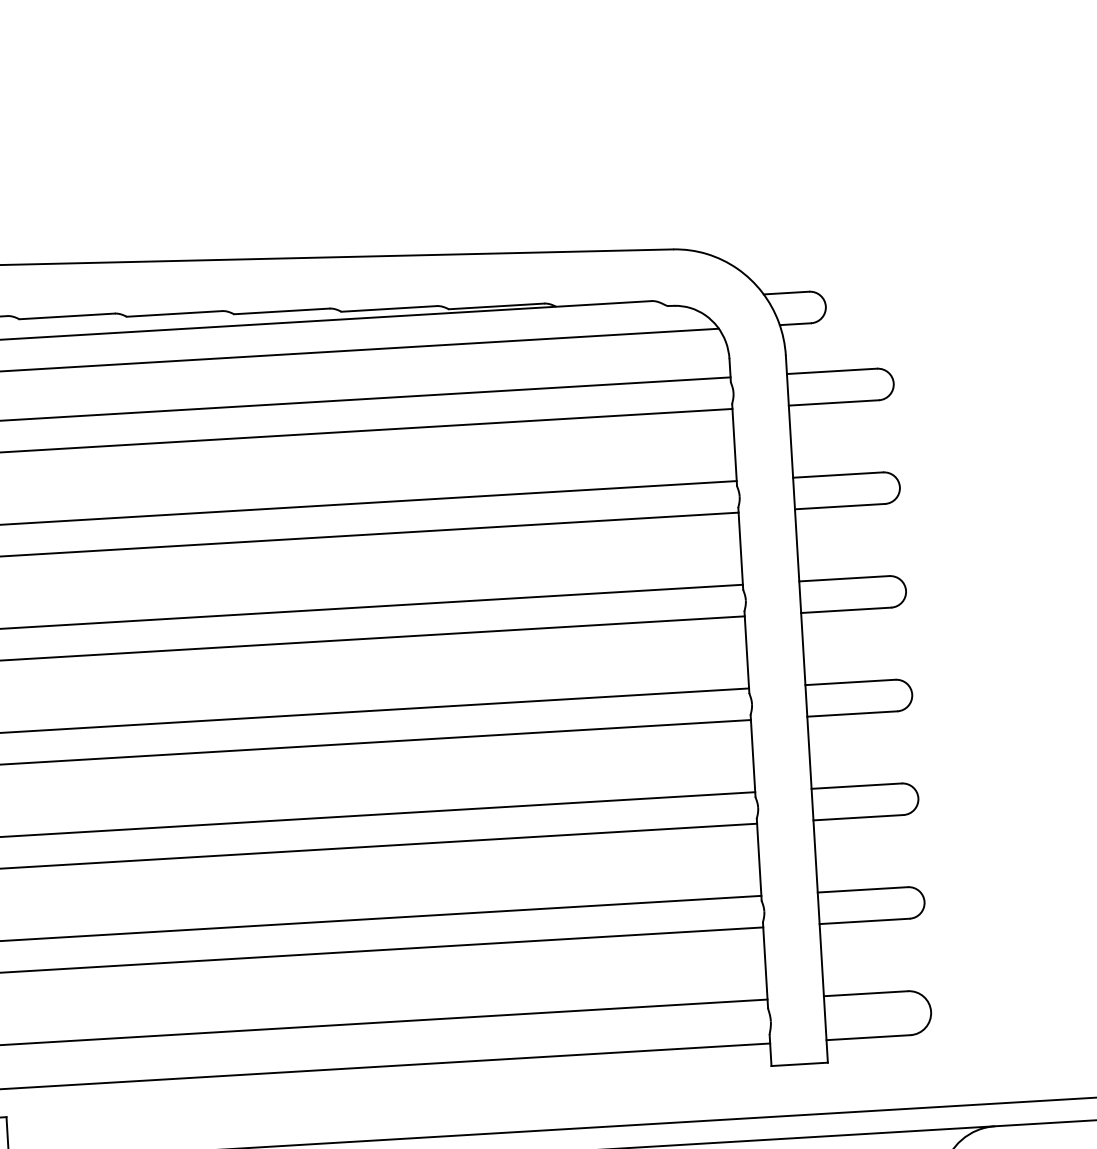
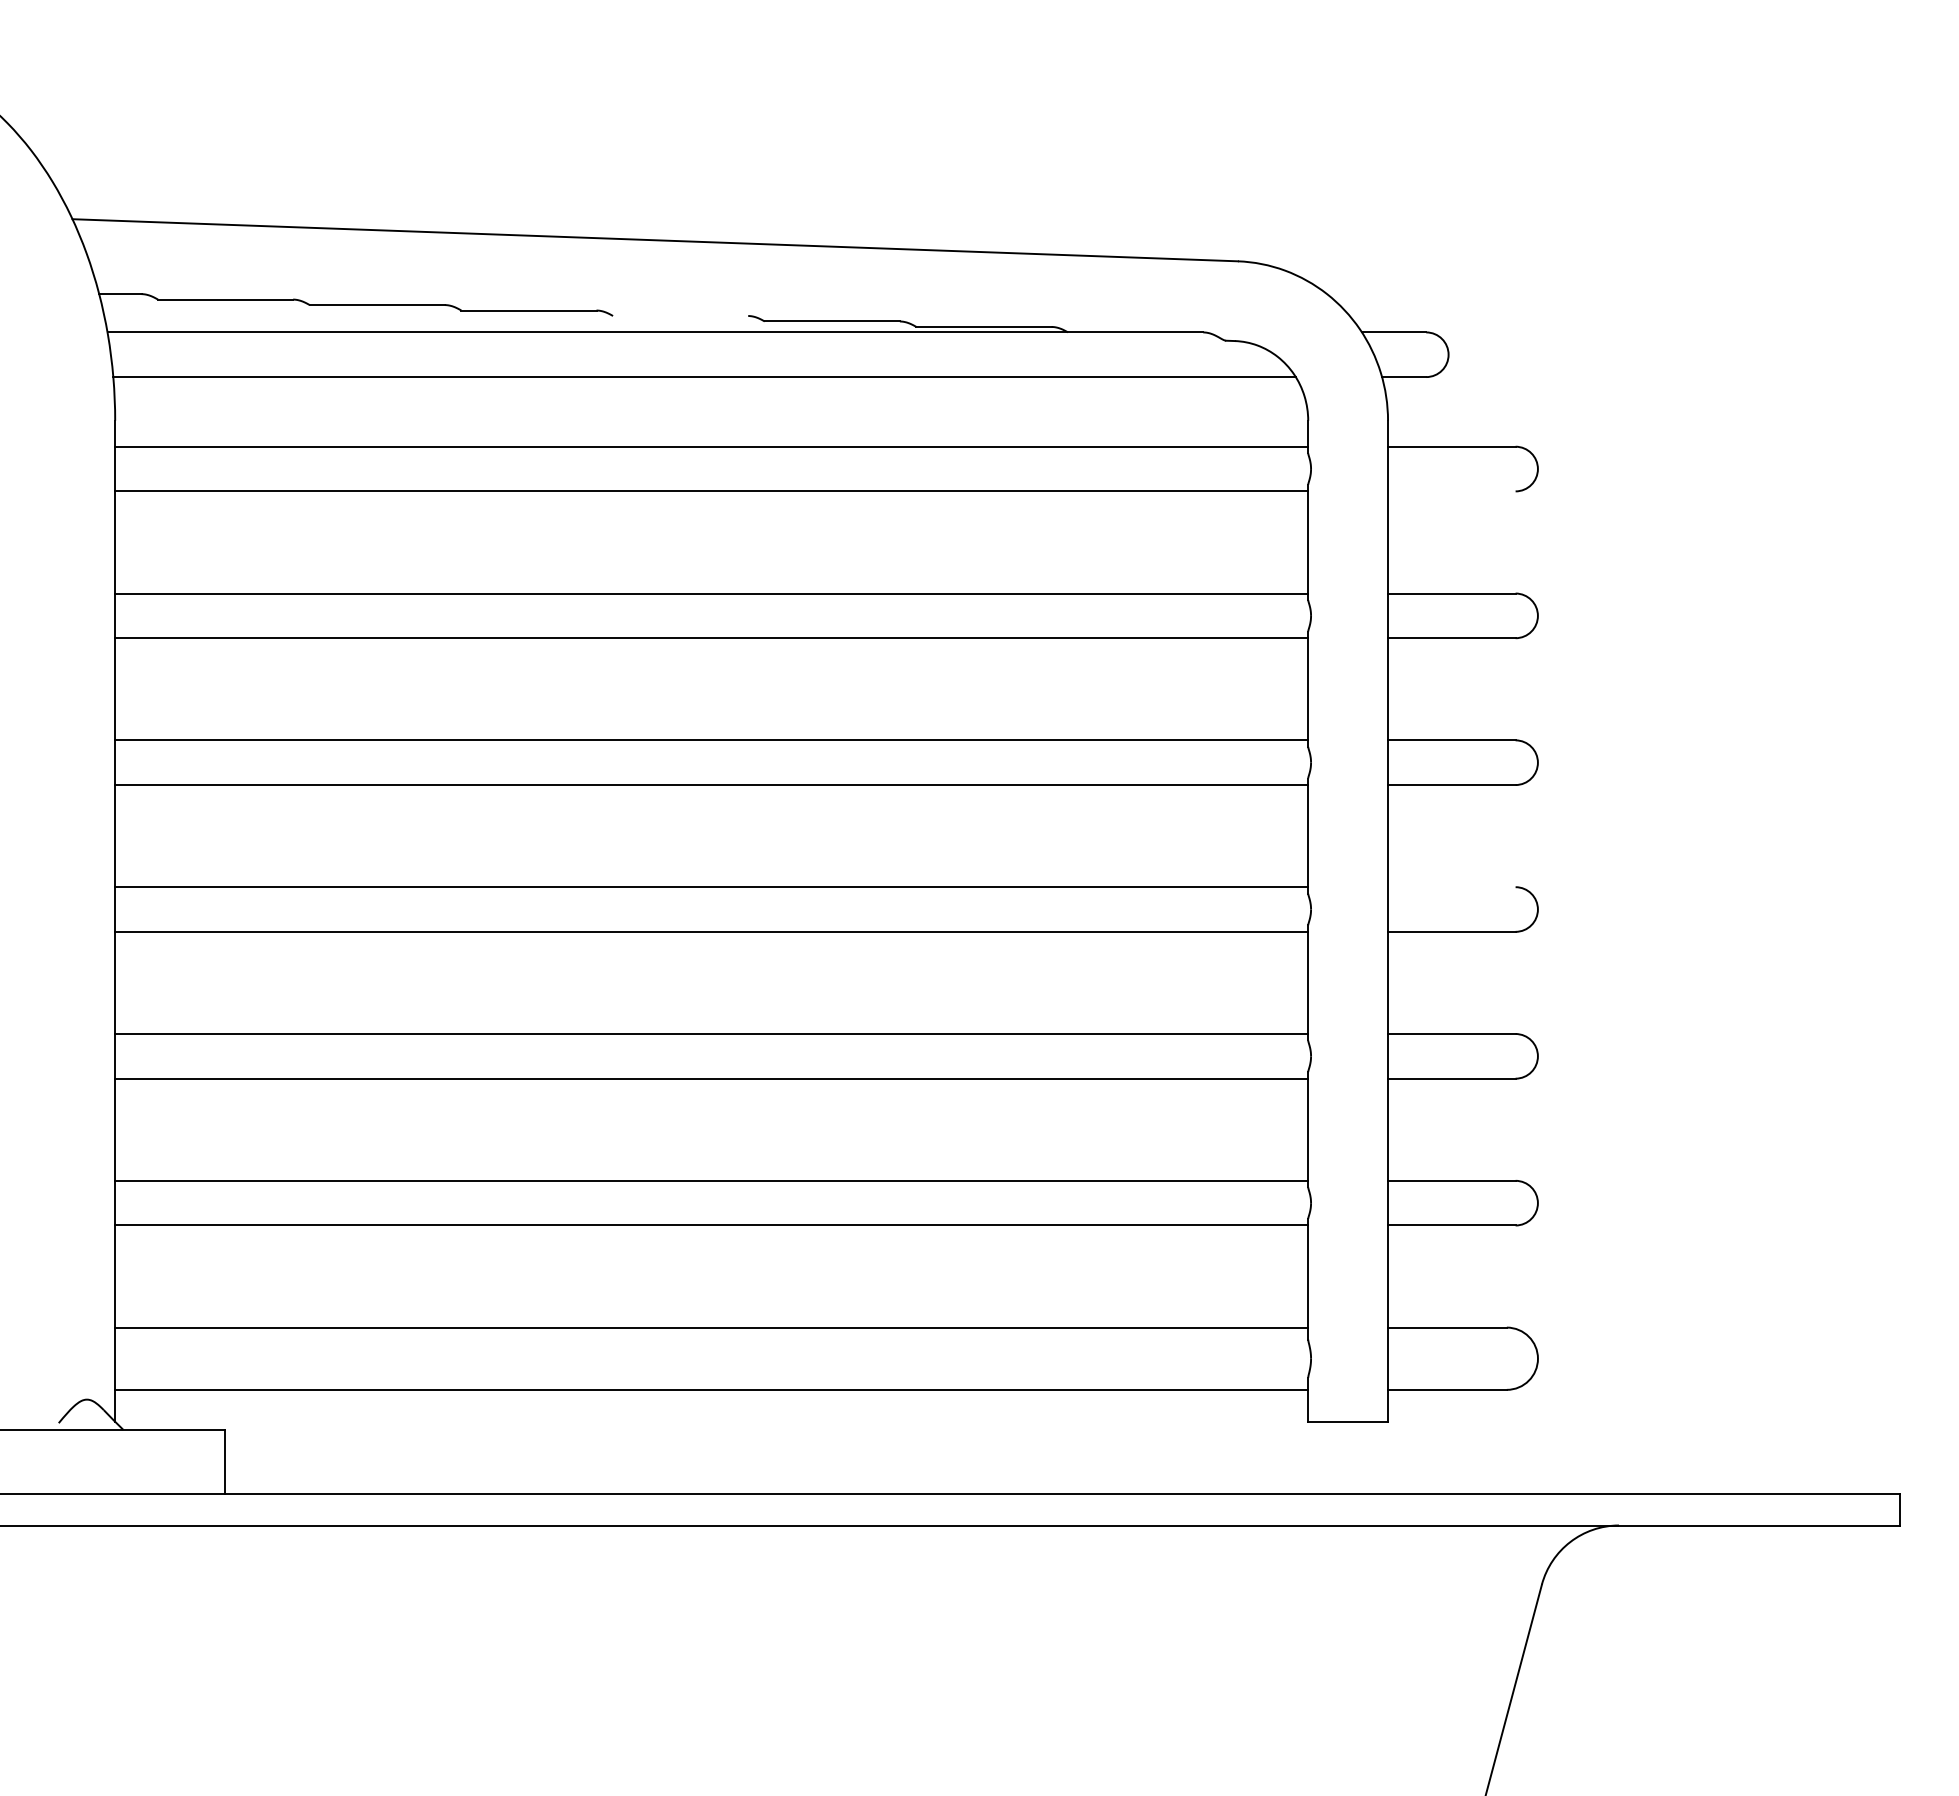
line: (281, 311) -> (680, 316), removed
line: (833, 403) -> (1451, 491), removed
line: (850, 682) -> (1451, 887), removed

